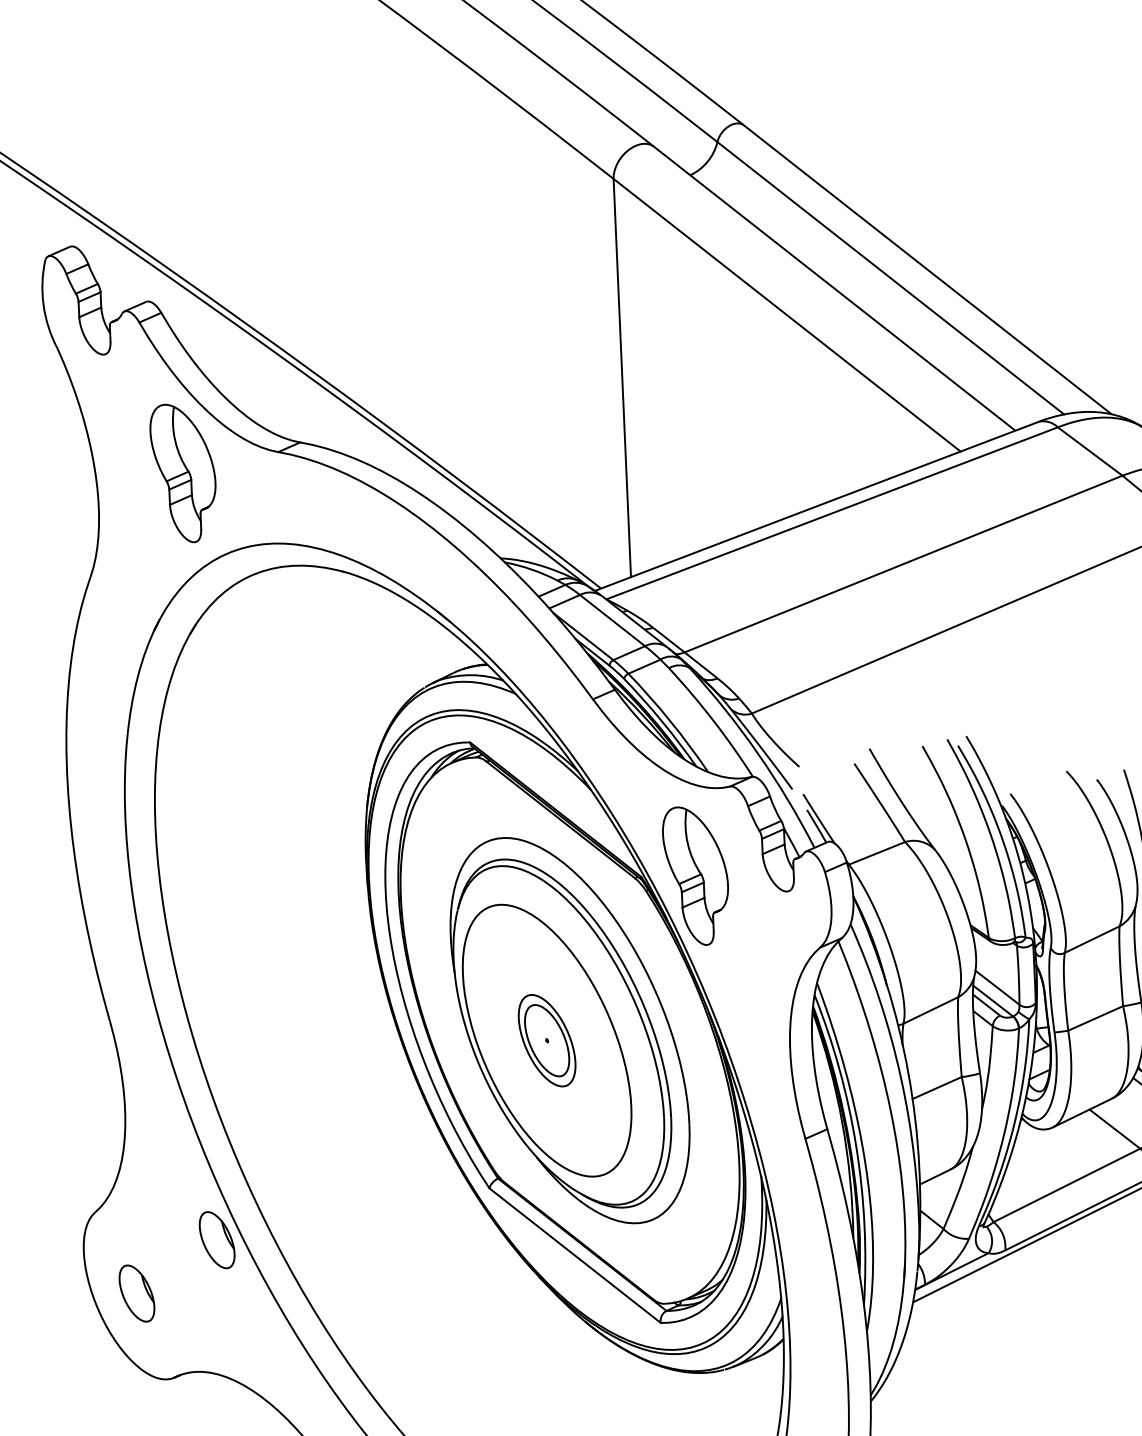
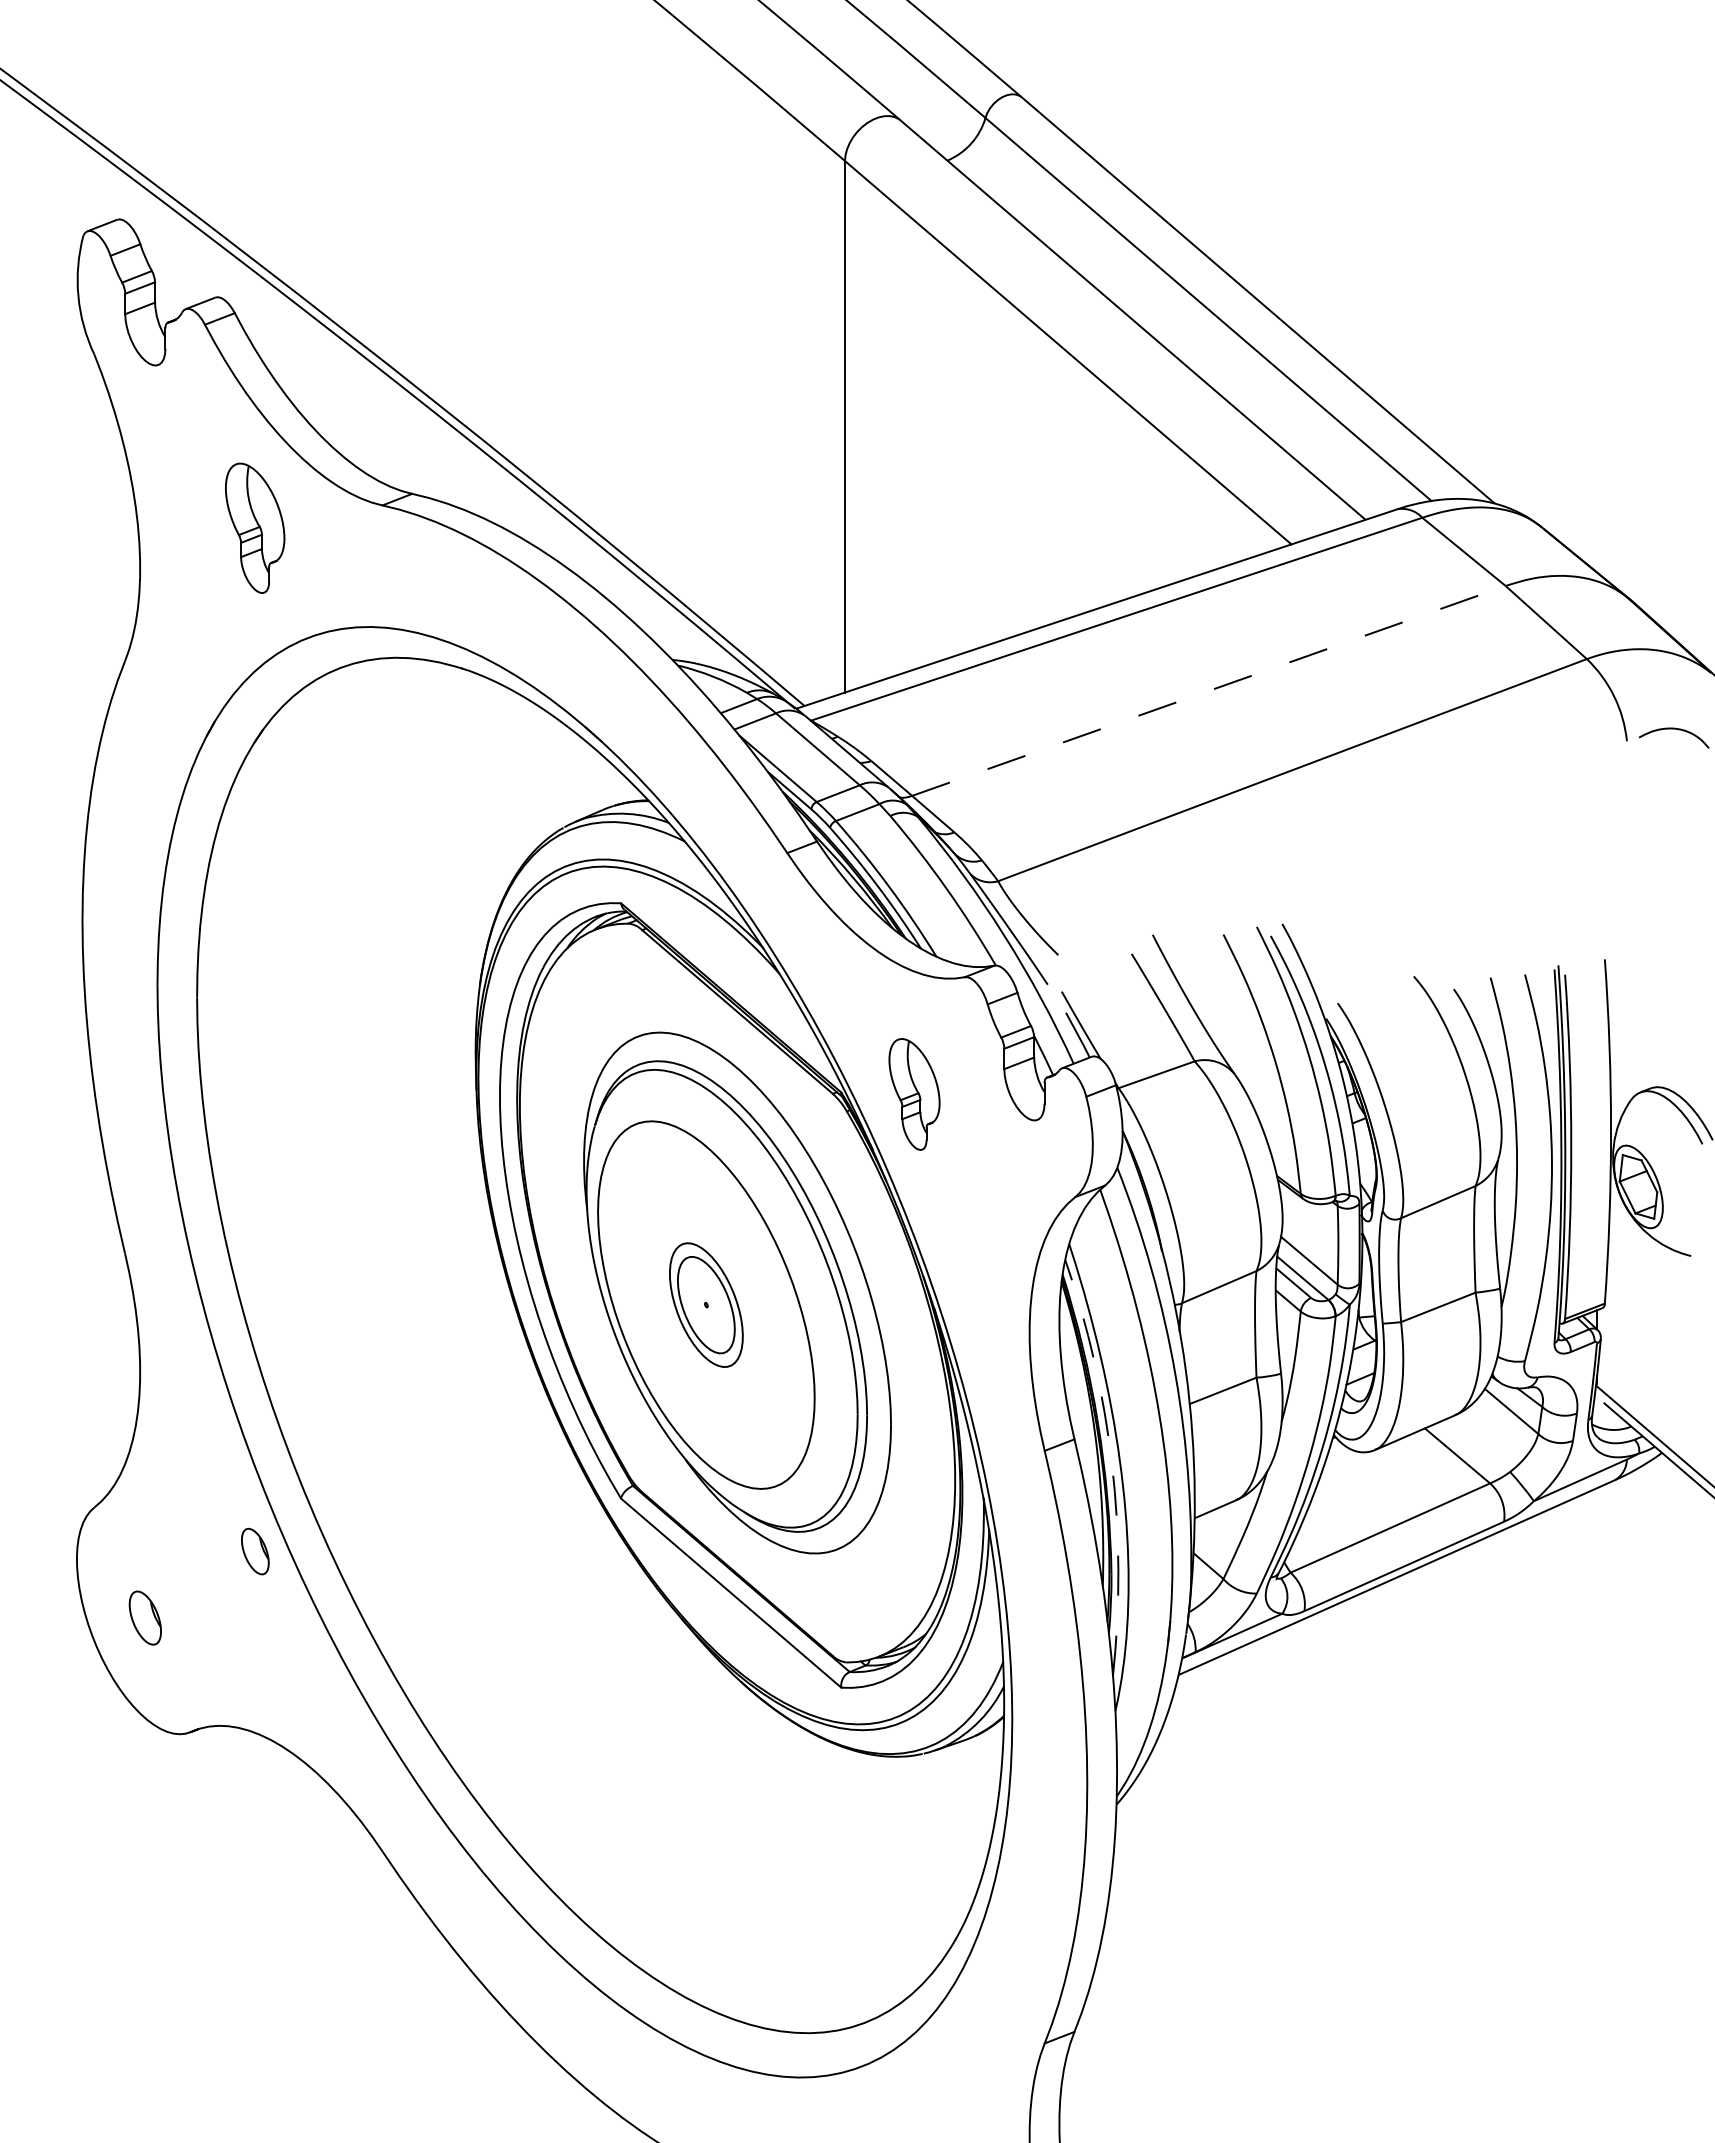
part: (183, 473) -> (254, 528), size x0.7
line: (903, 563) -> (1208, 690), solid -> dashed
part: (696, 876) -> (914, 1094), size x0.6
arc: (856, 1146) -> (1112, 1464), solid -> dashed
part: (217, 1240) -> (255, 1551), size x0.6
part: (137, 1293) -> (145, 1617), size x0.7

